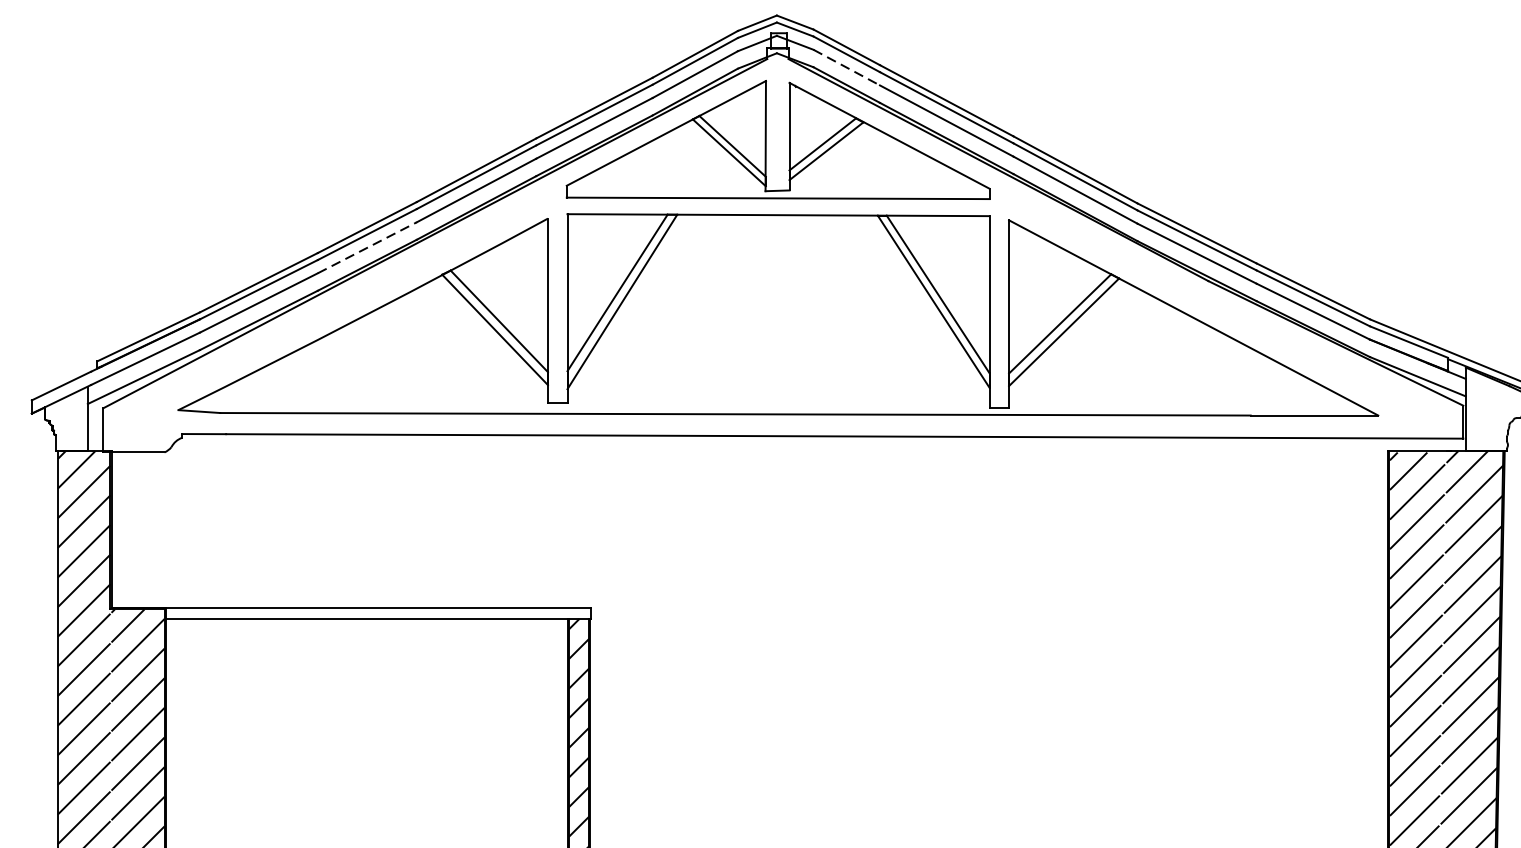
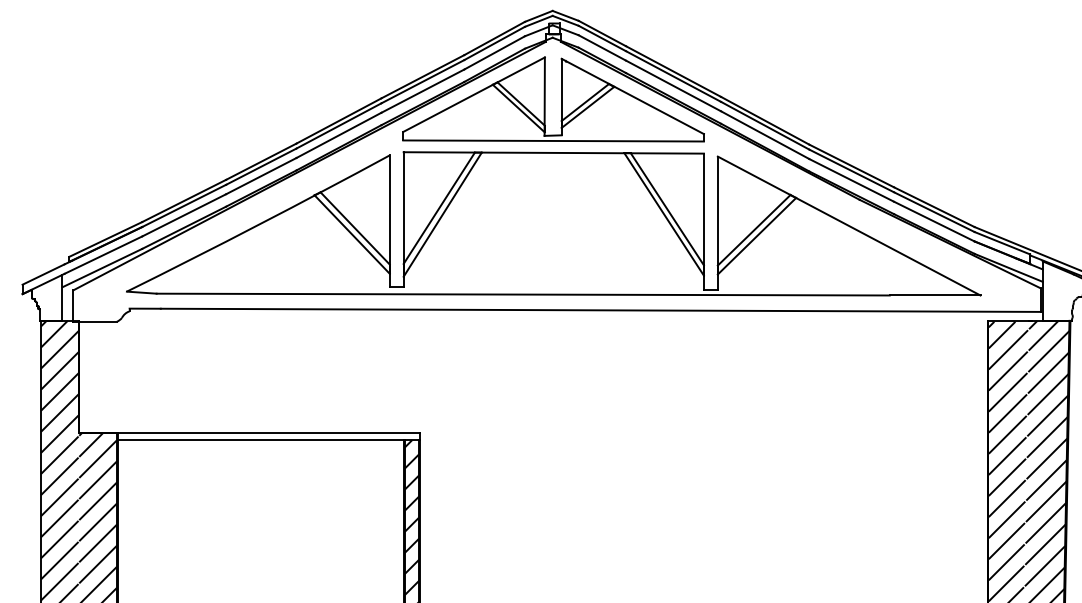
line: (846, 66) -> (602, 47), dashed -> solid
line: (367, 248) -> (261, 176), dashed -> solid

